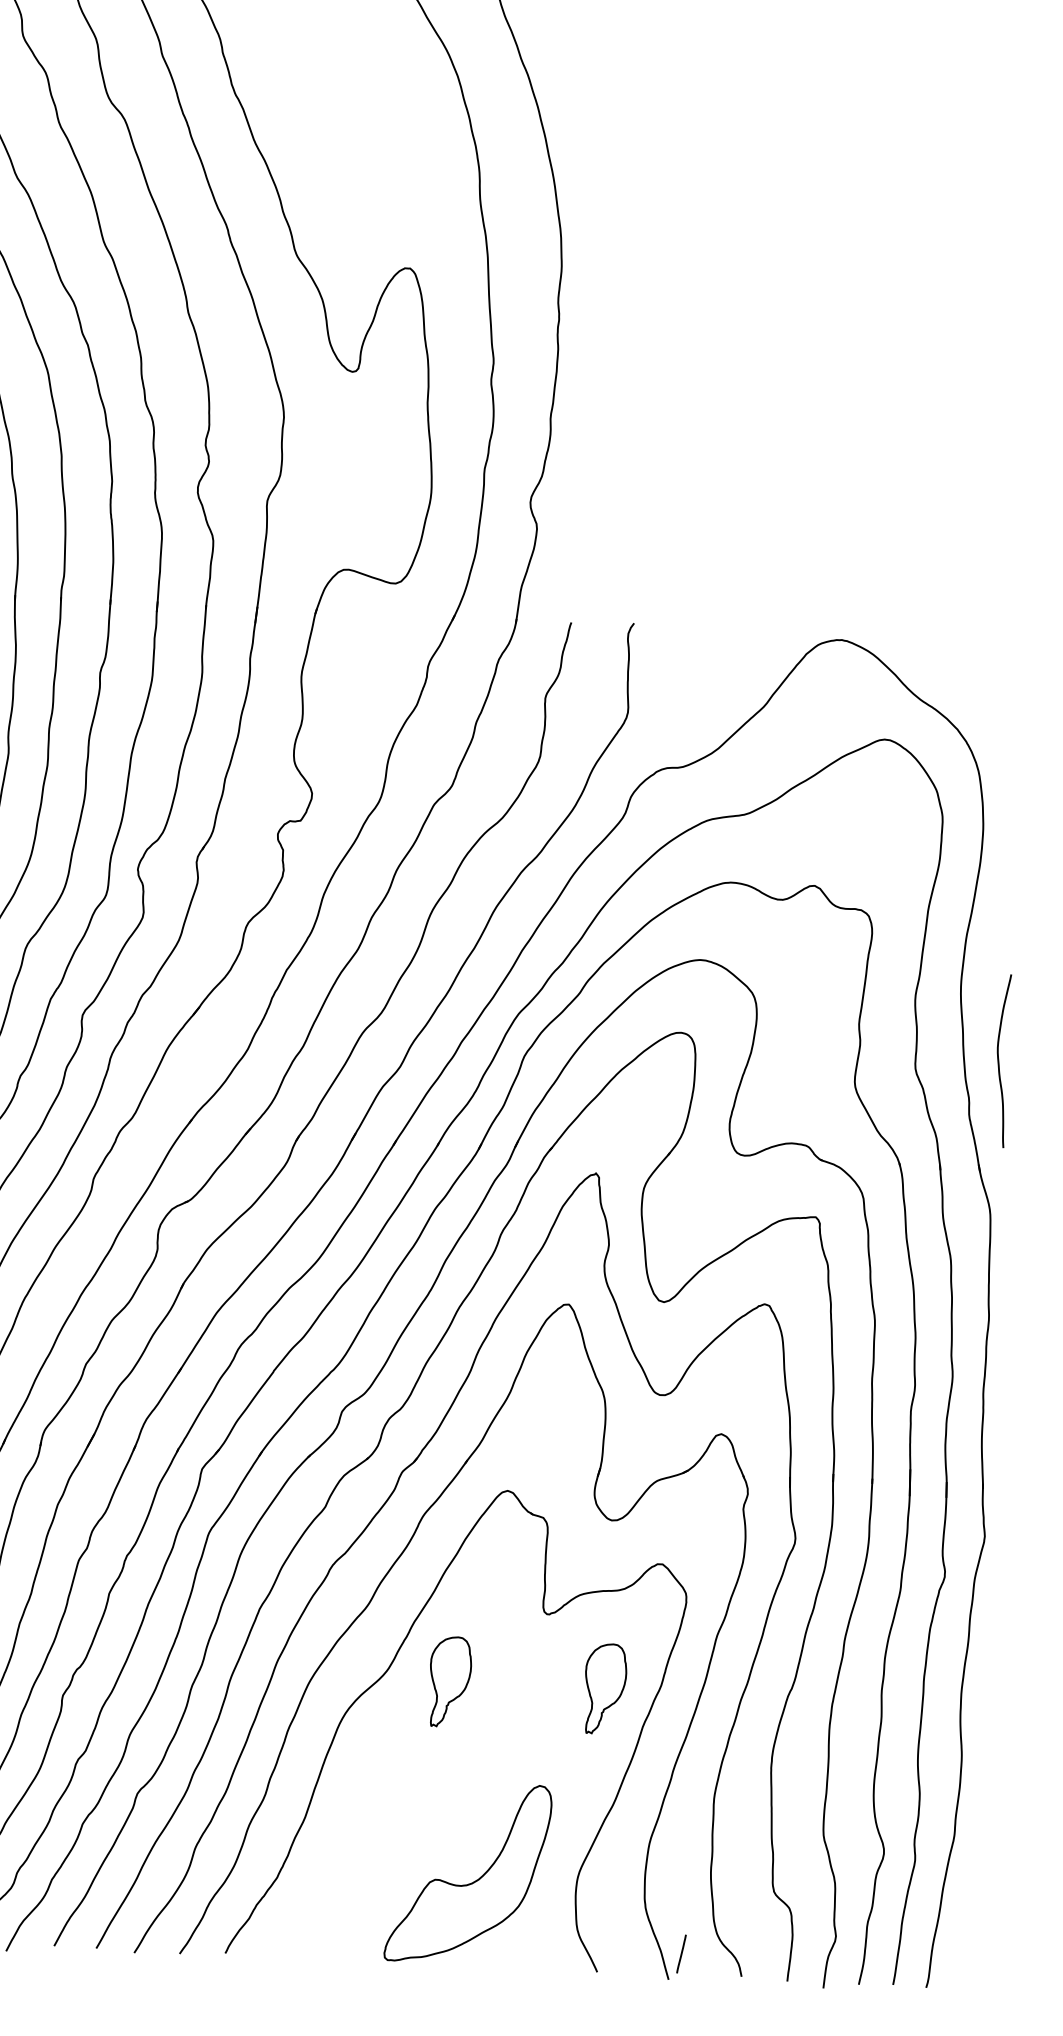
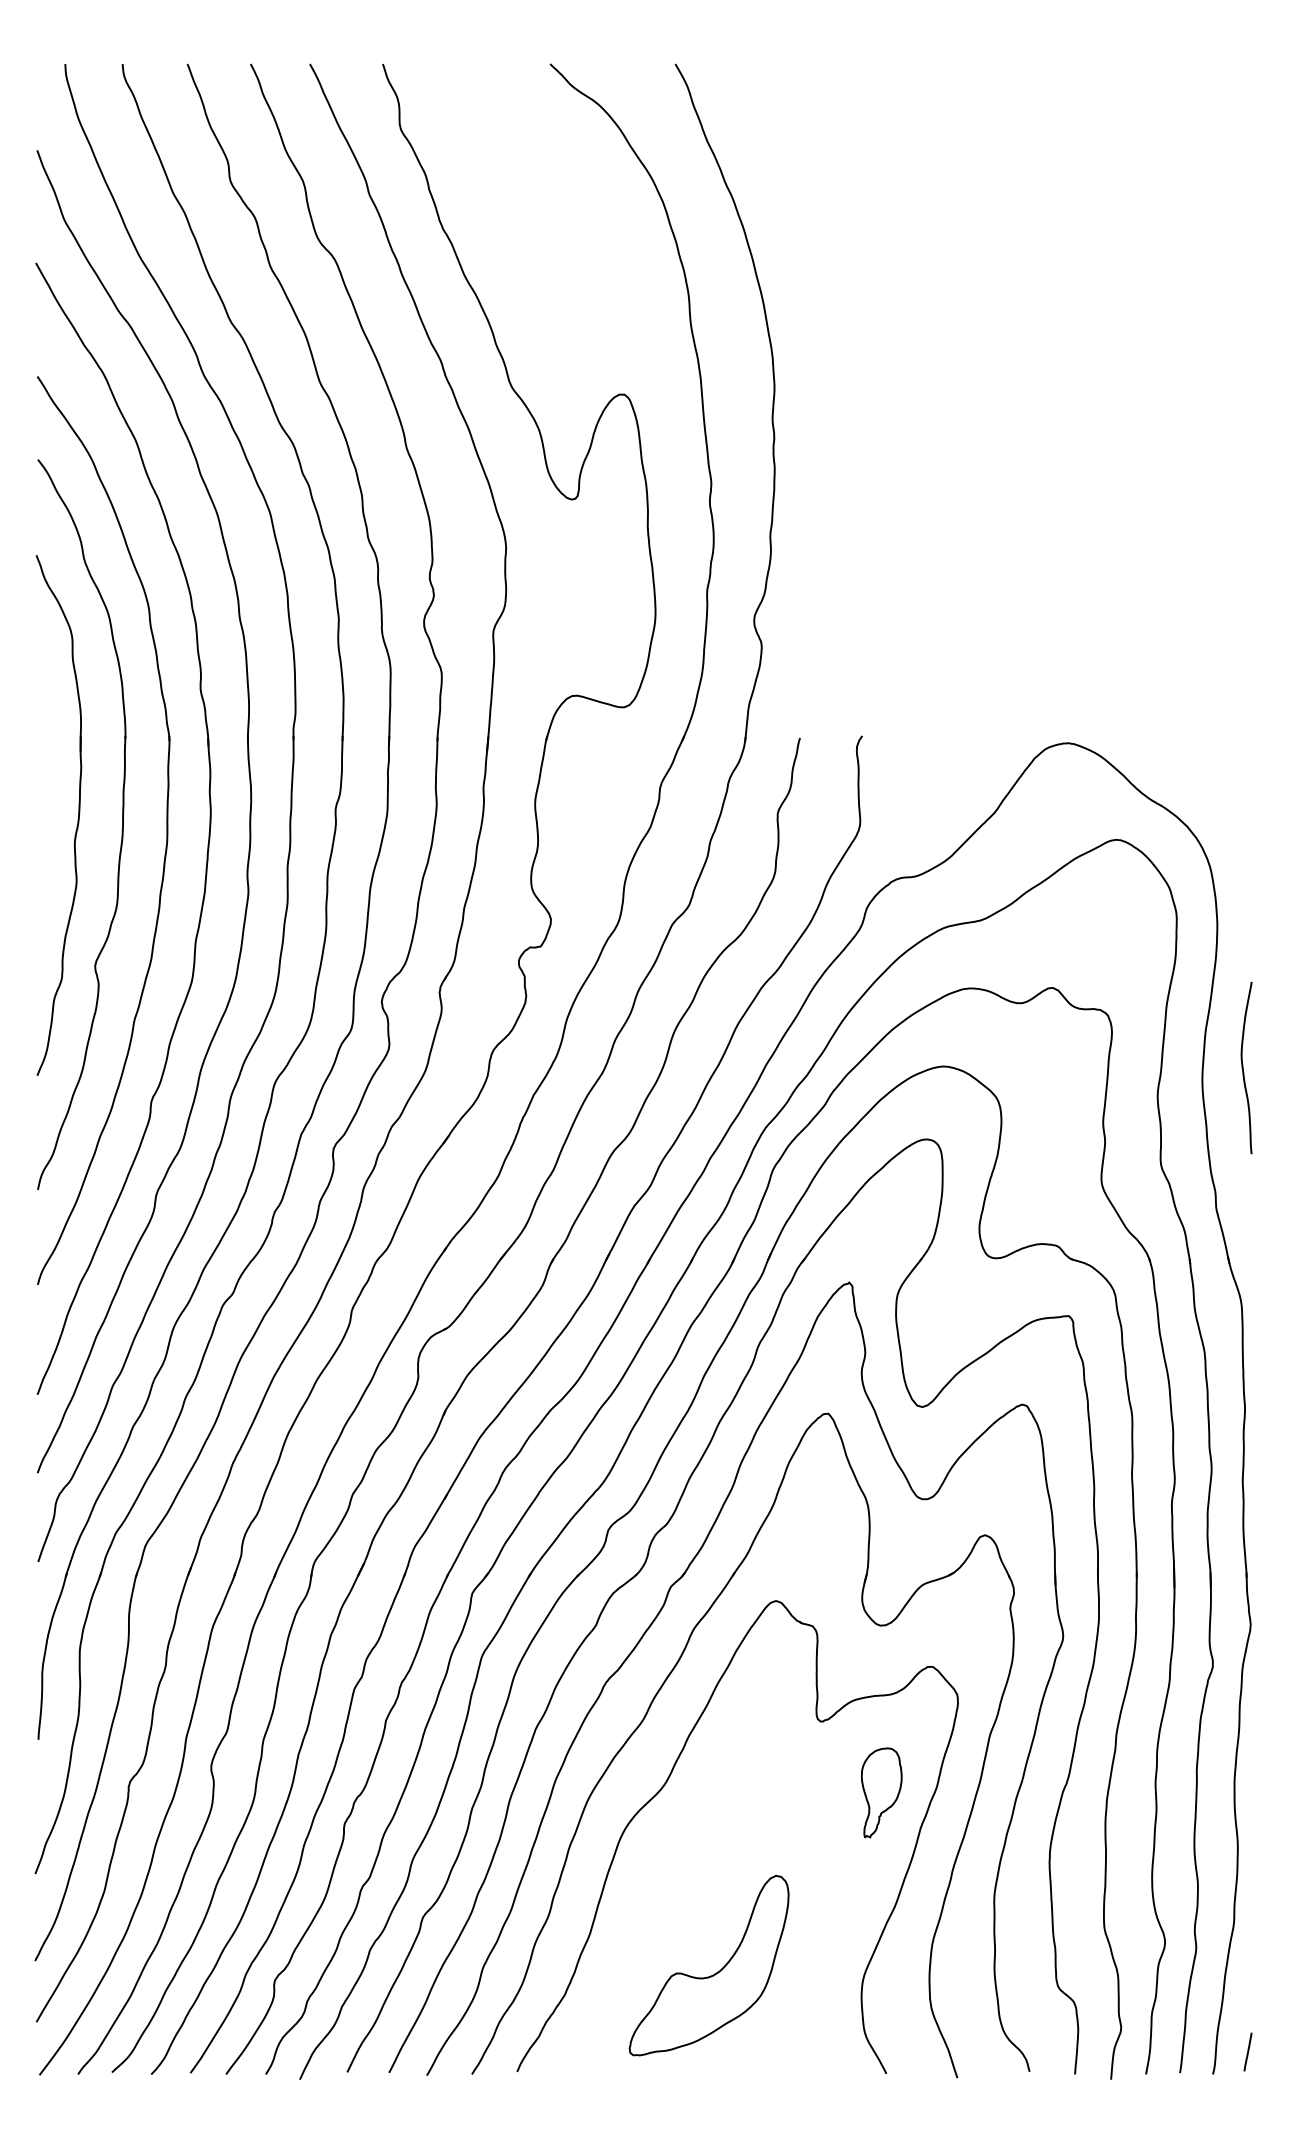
curve: (999, 1060) -> (1243, 1067), moved
part: (450, 1681) -> (727, 1792), removed
part: (471, 1882) -> (712, 1974), moved
line: (680, 1953) -> (1247, 2051), moved

